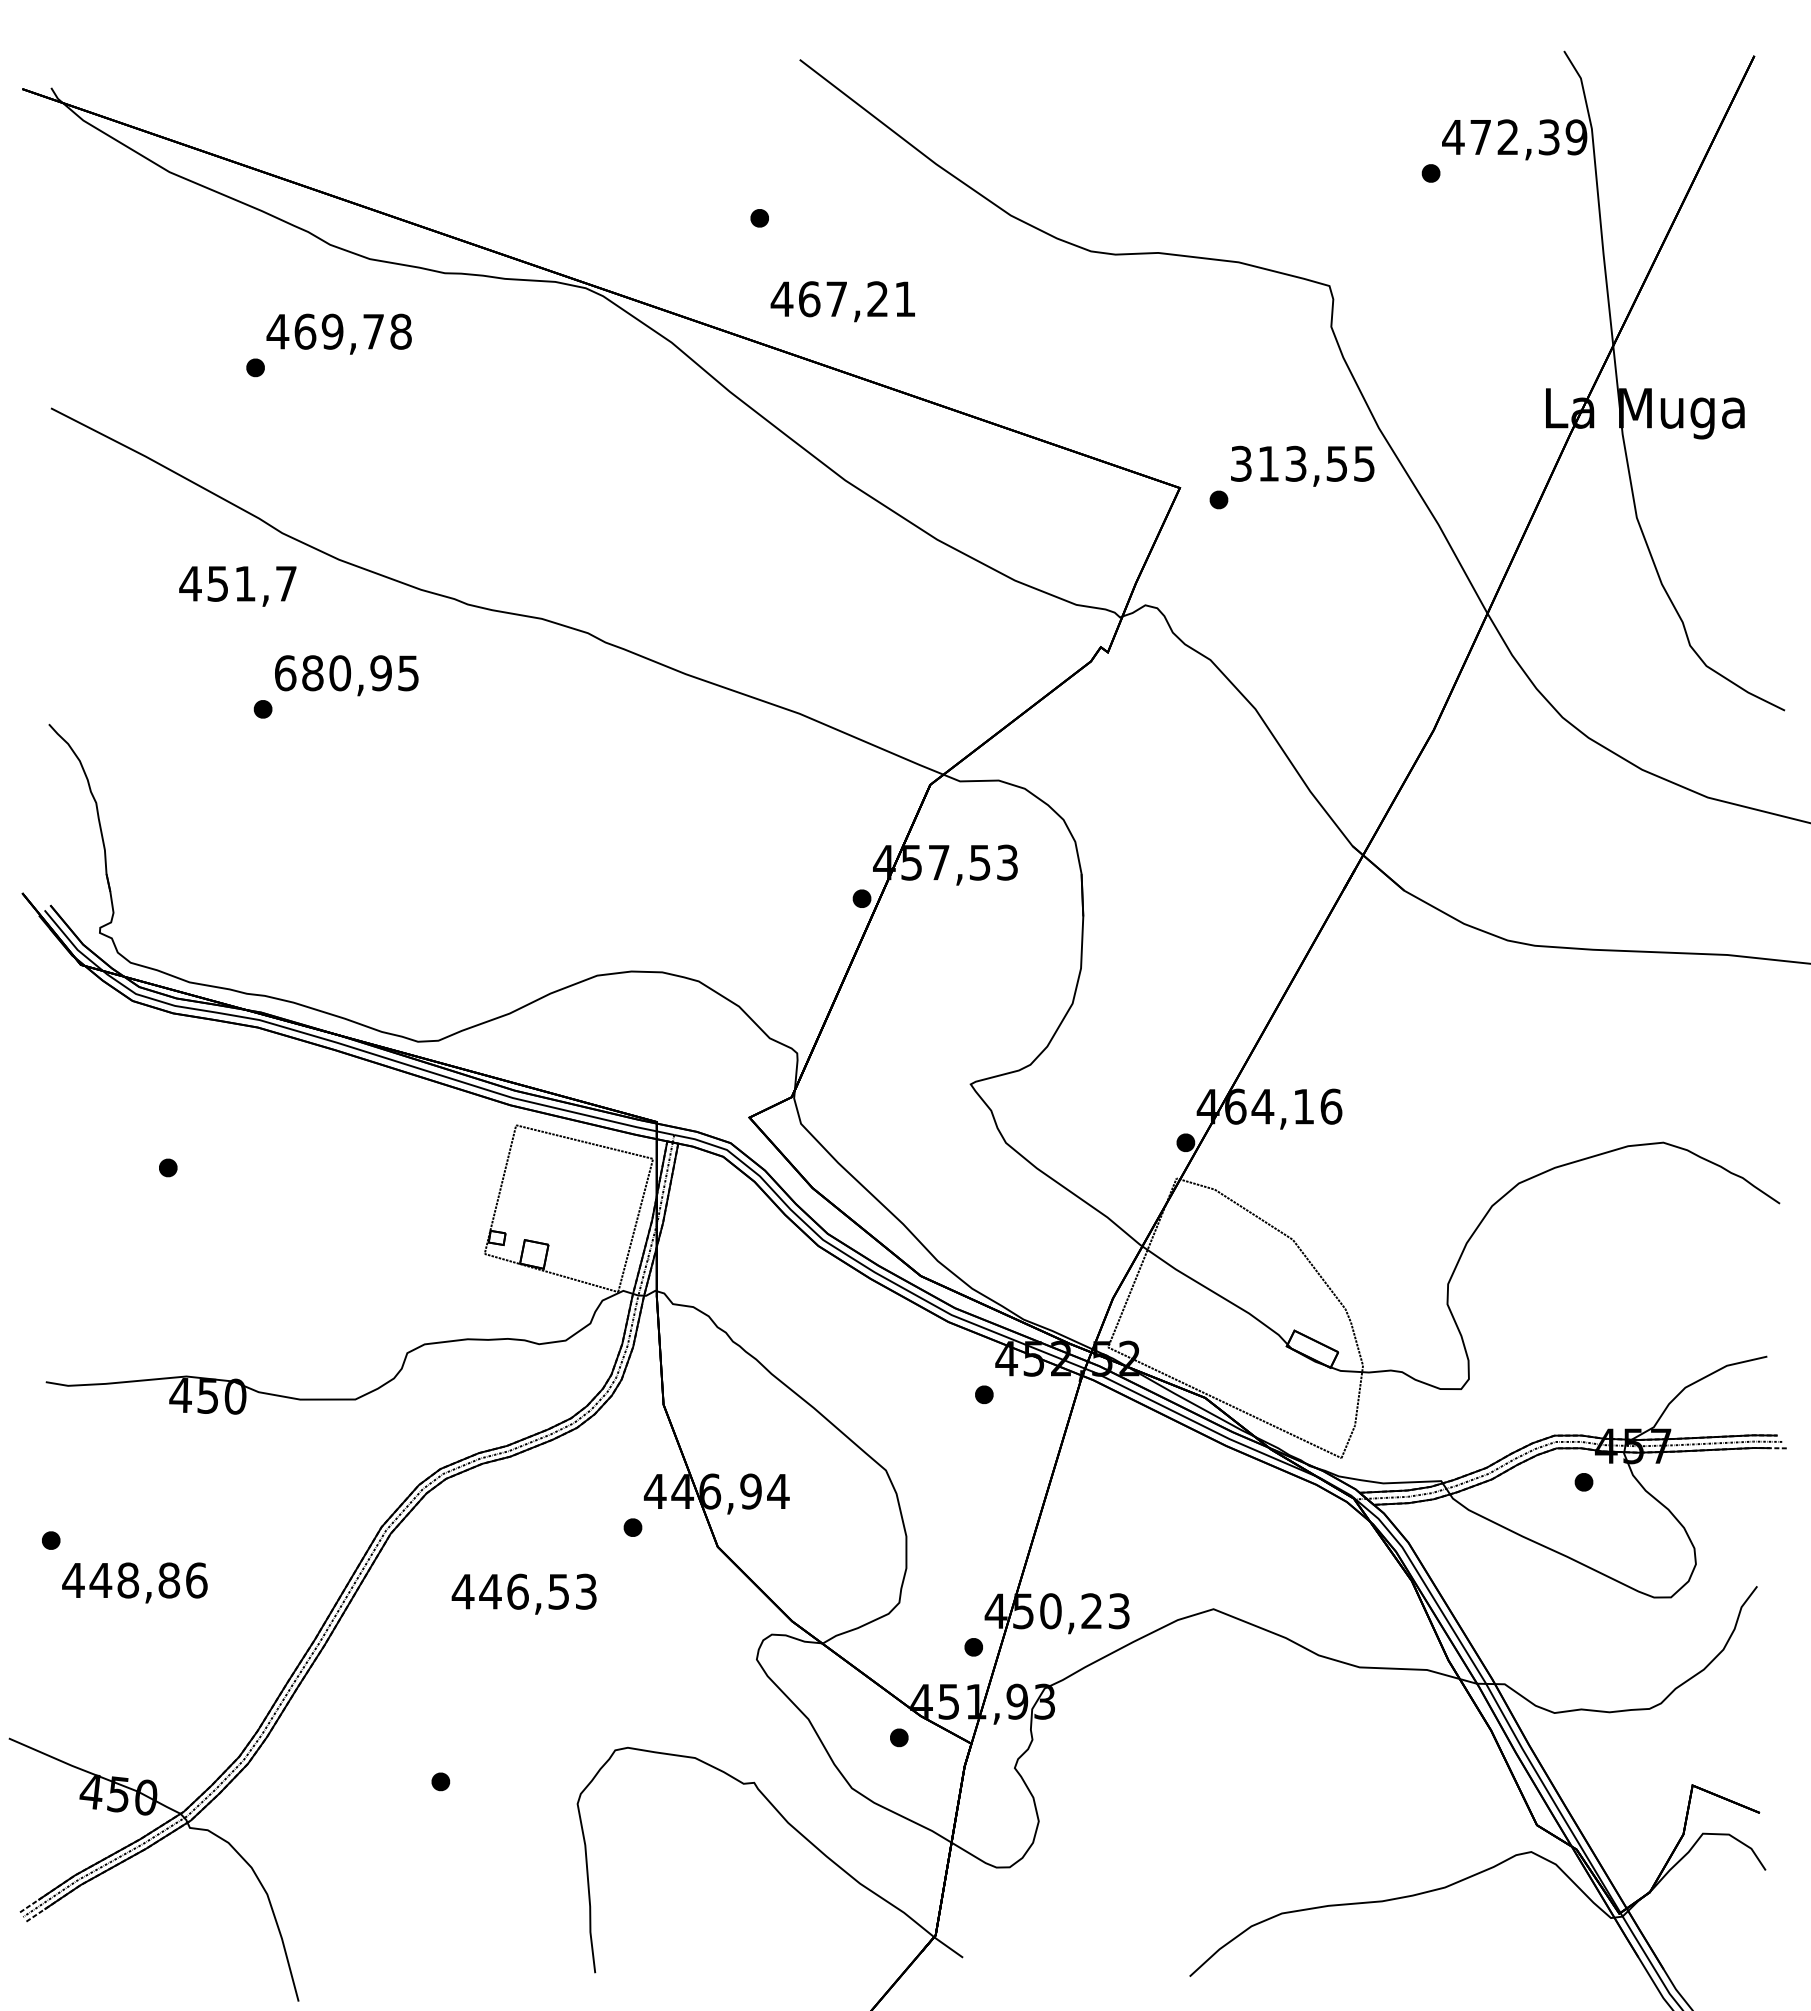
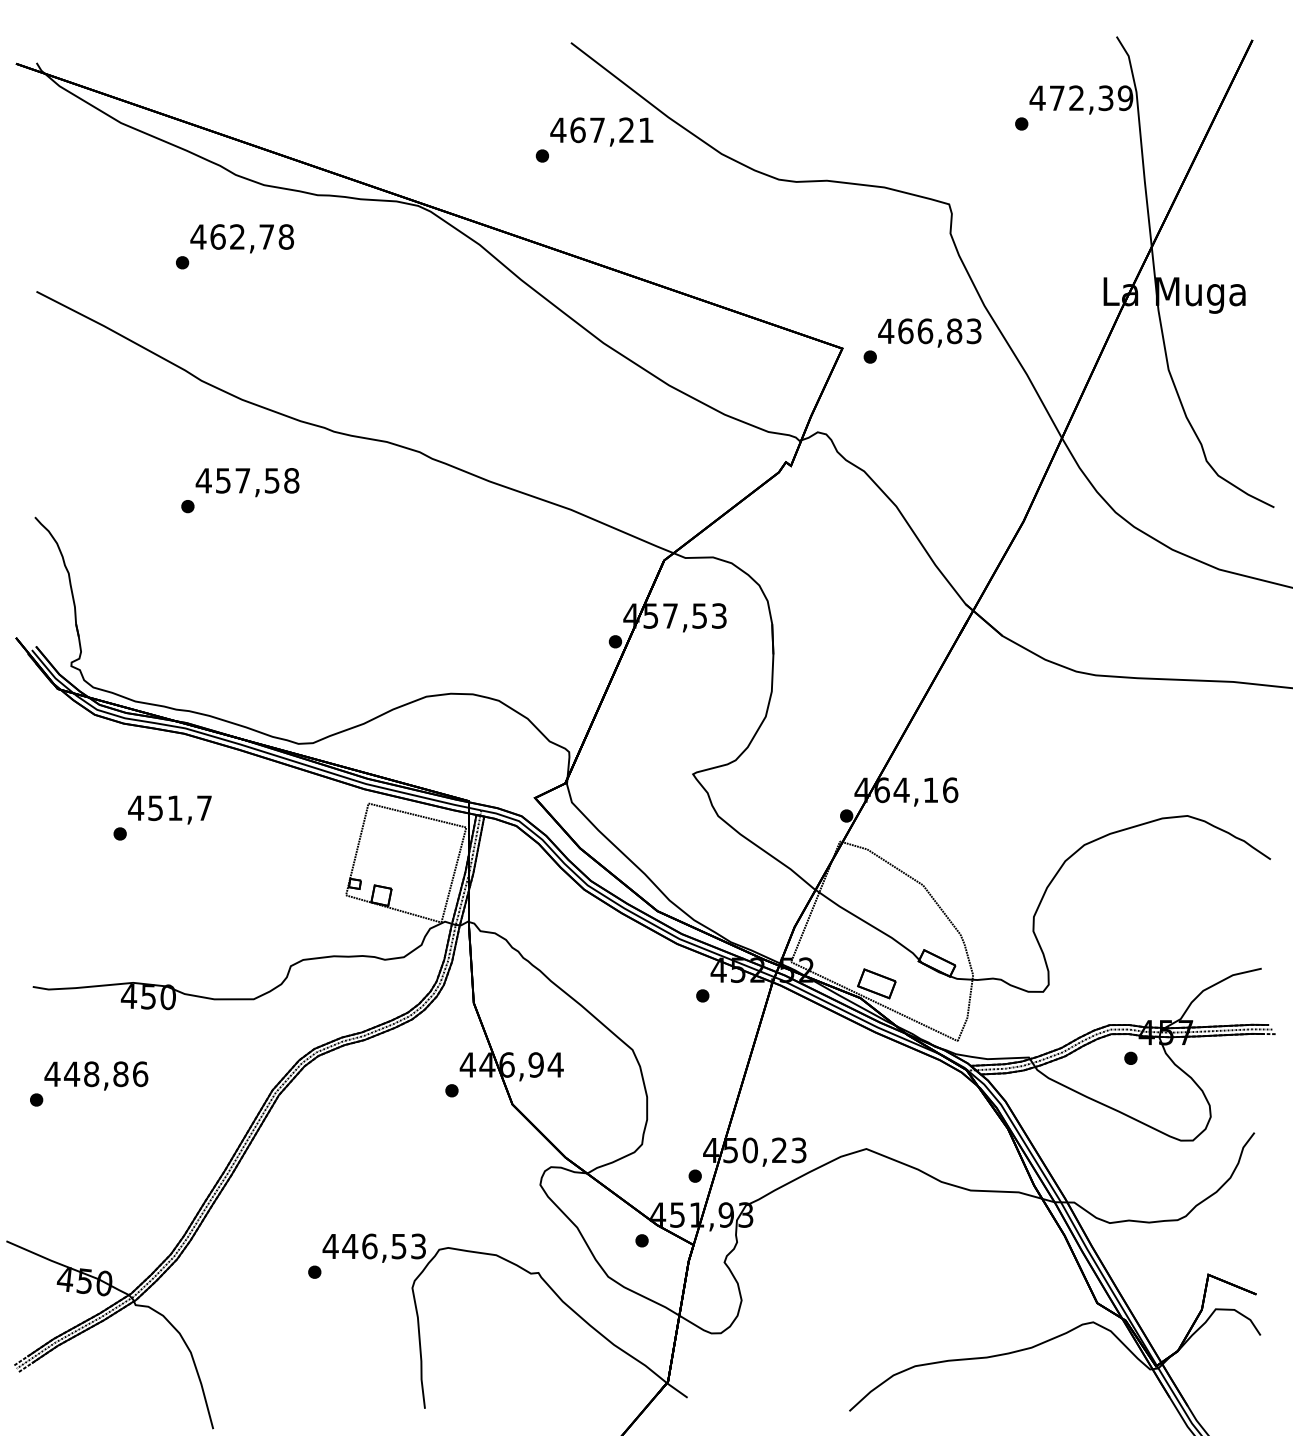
text: (842, 301) -> (601, 131), moved
text: (332, 331) -> (237, 236), 469,78 -> 462,78
text: (1301, 463) -> (929, 331), 313,55 -> 466,83
text: (237, 586) -> (169, 810), moved
text: (346, 673) -> (247, 480), 680,95 -> 457,58
part: (1227, 1377) -> (876, 983), added
text: (134, 1582) -> (96, 1075), moved
text: (523, 1593) -> (373, 1247), moved

